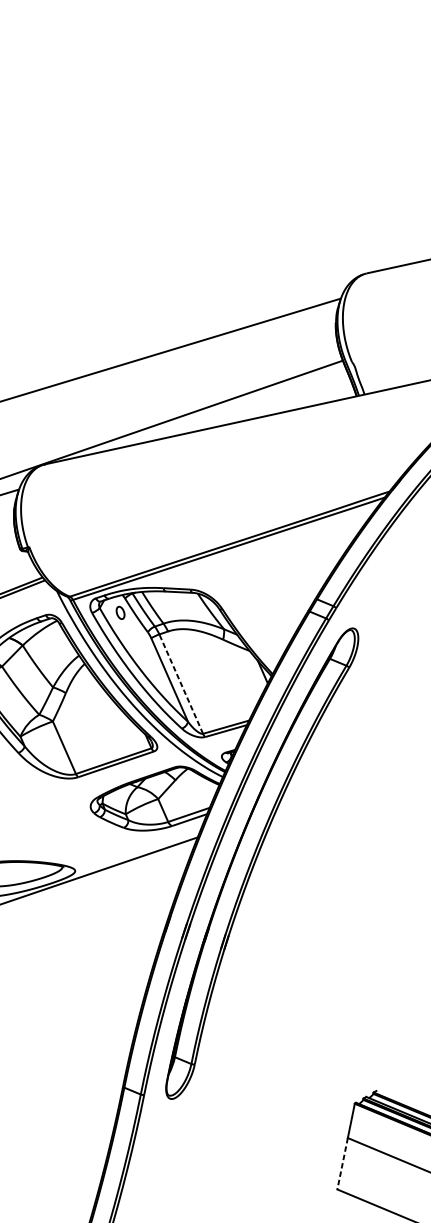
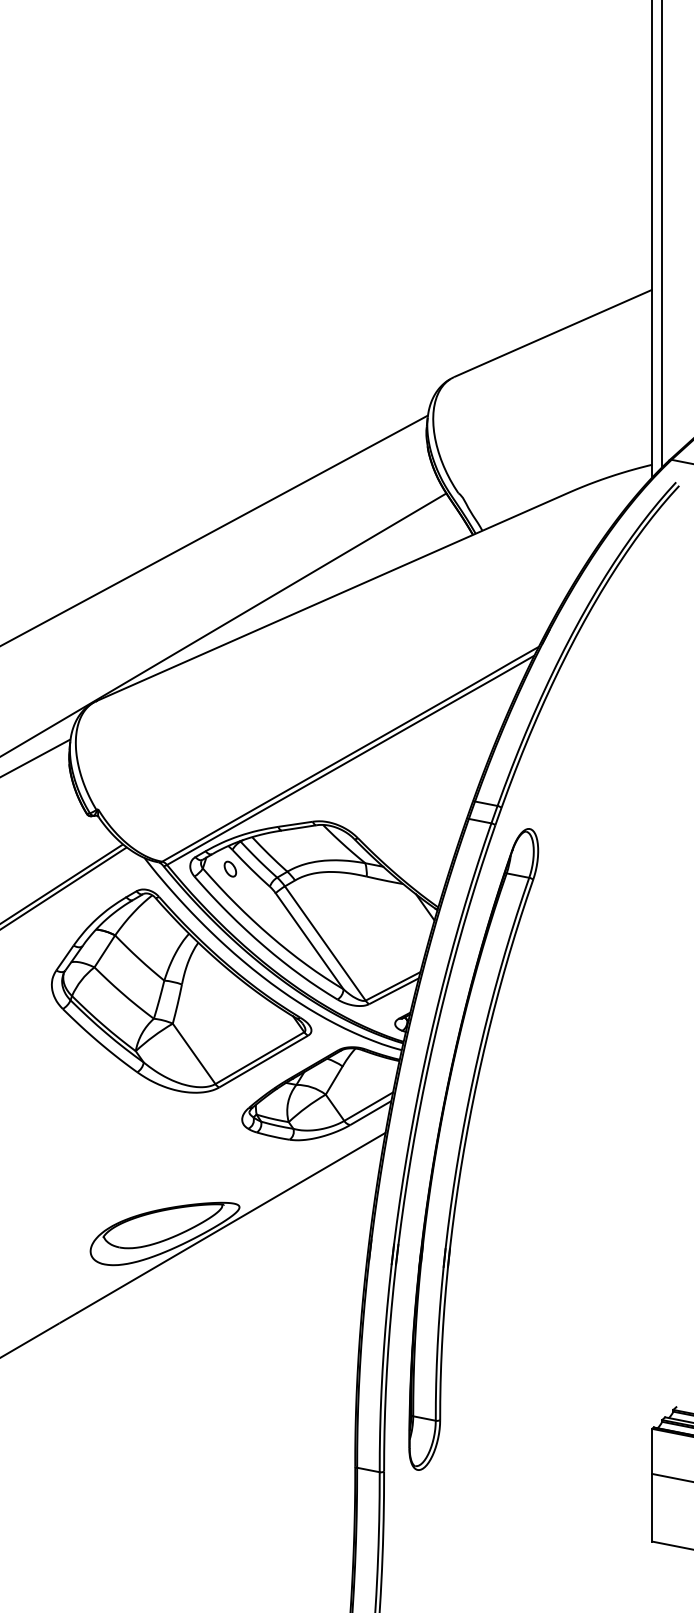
line: (181, 684) -> (325, 943), dashed -> solid
line: (342, 1163) -> (652, 1507), dashed -> solid

